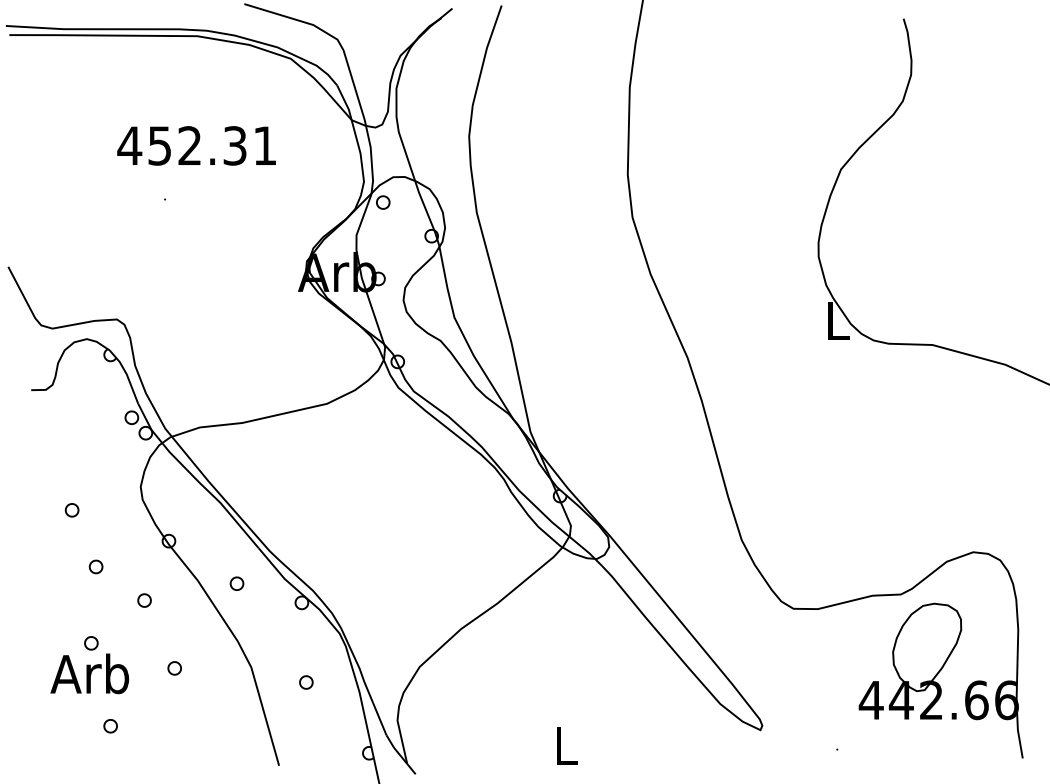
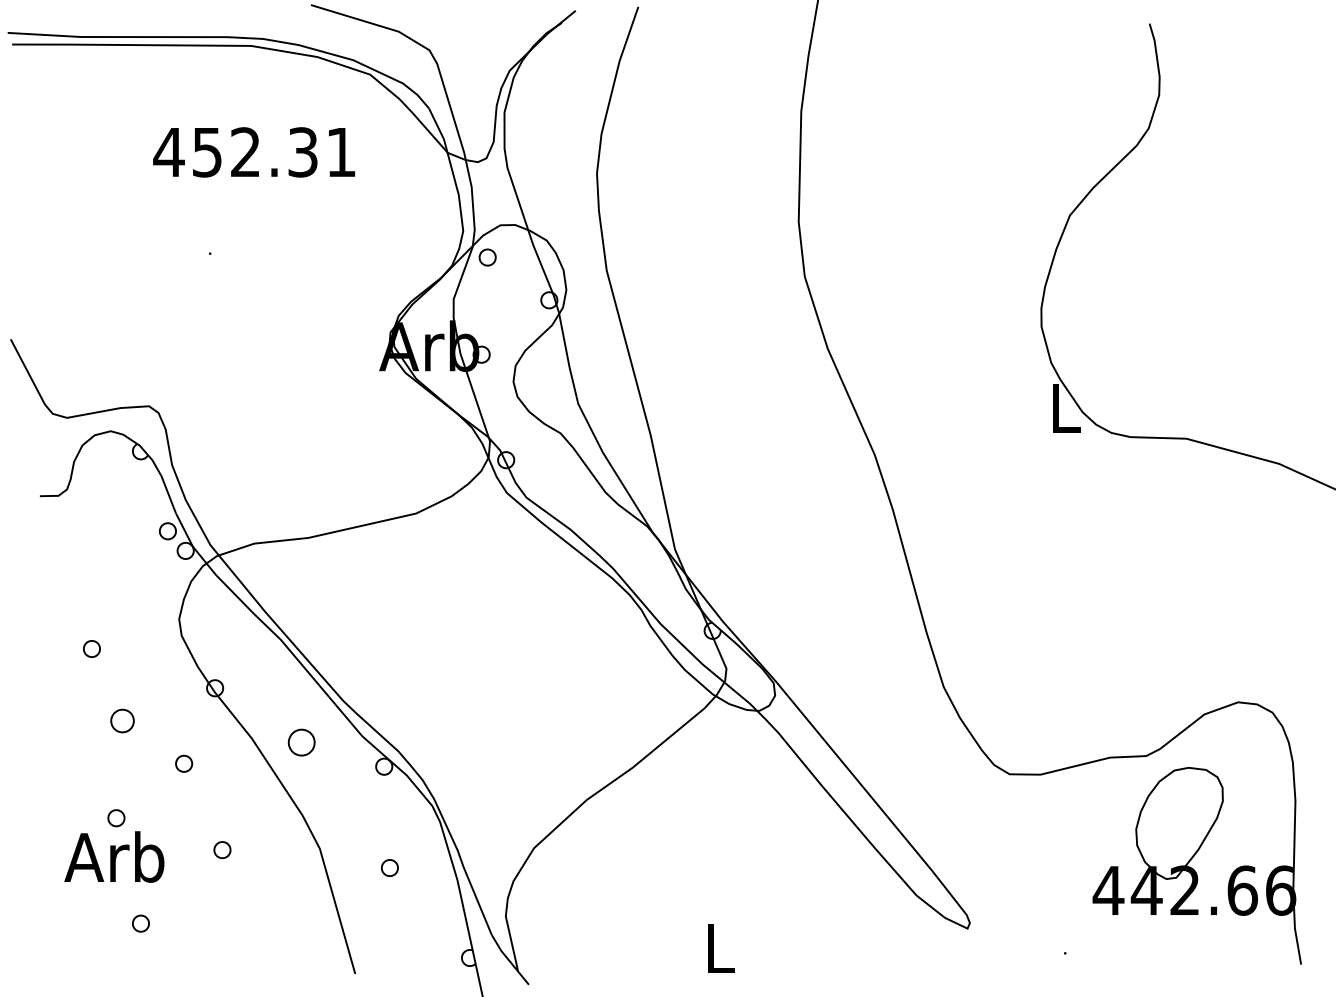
text: (196, 145) -> (253, 151), moved
part: (95, 566) -> (121, 720), size x1.4
part: (236, 583) -> (301, 742), size x1.6

